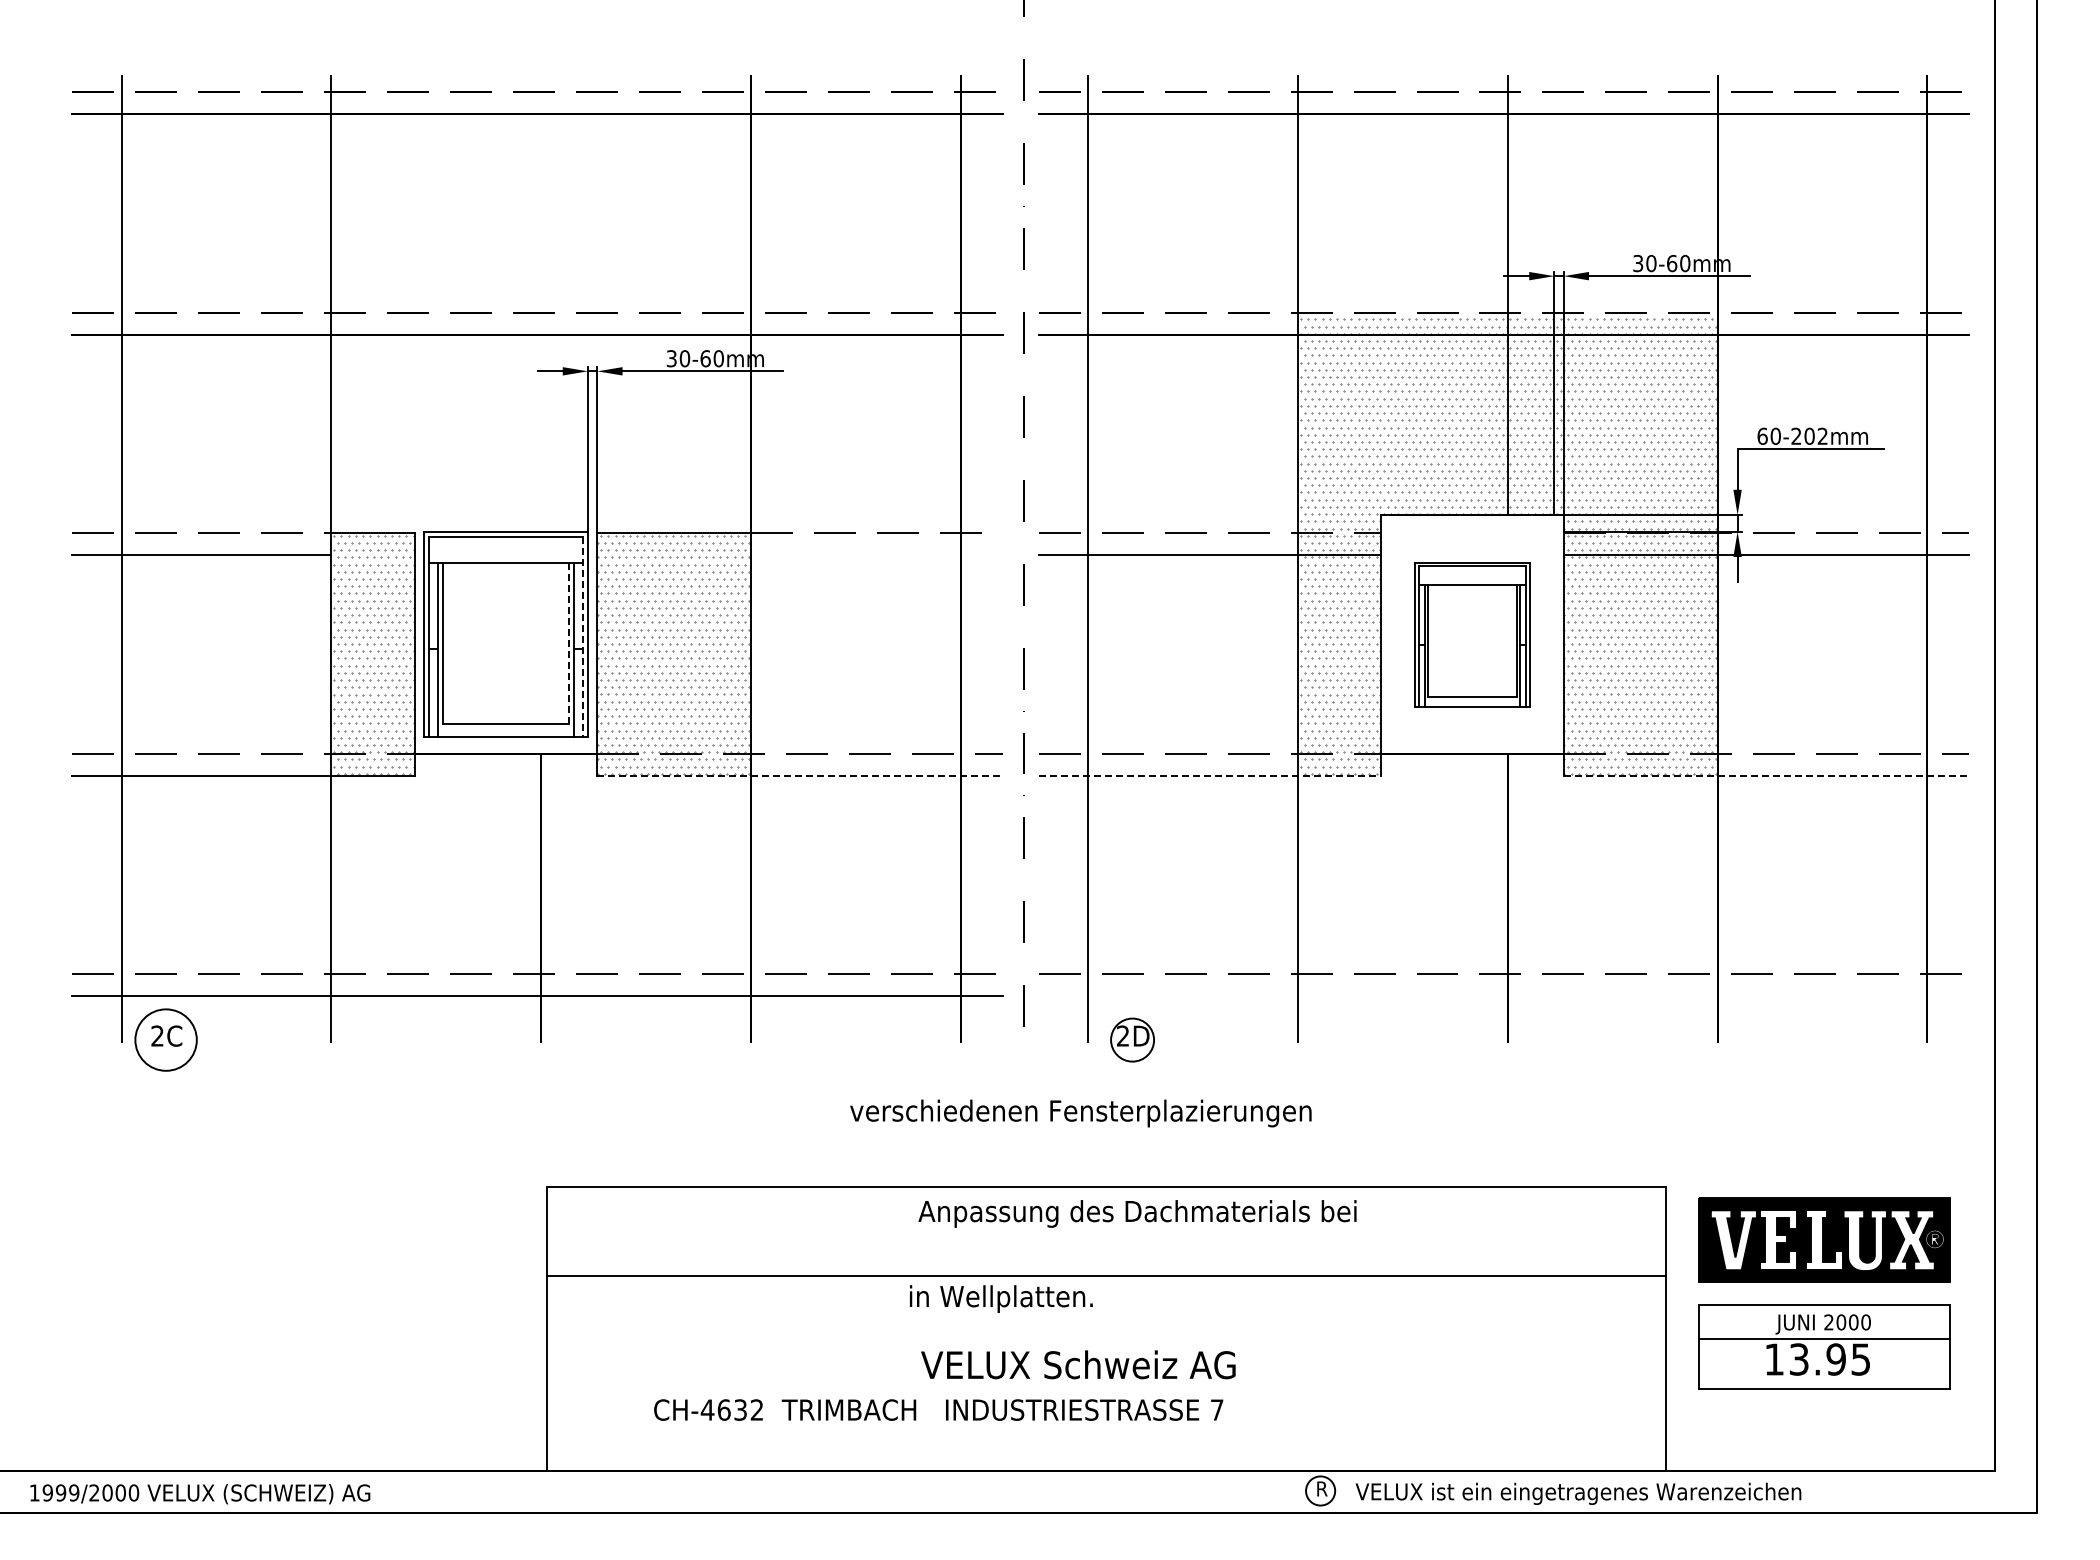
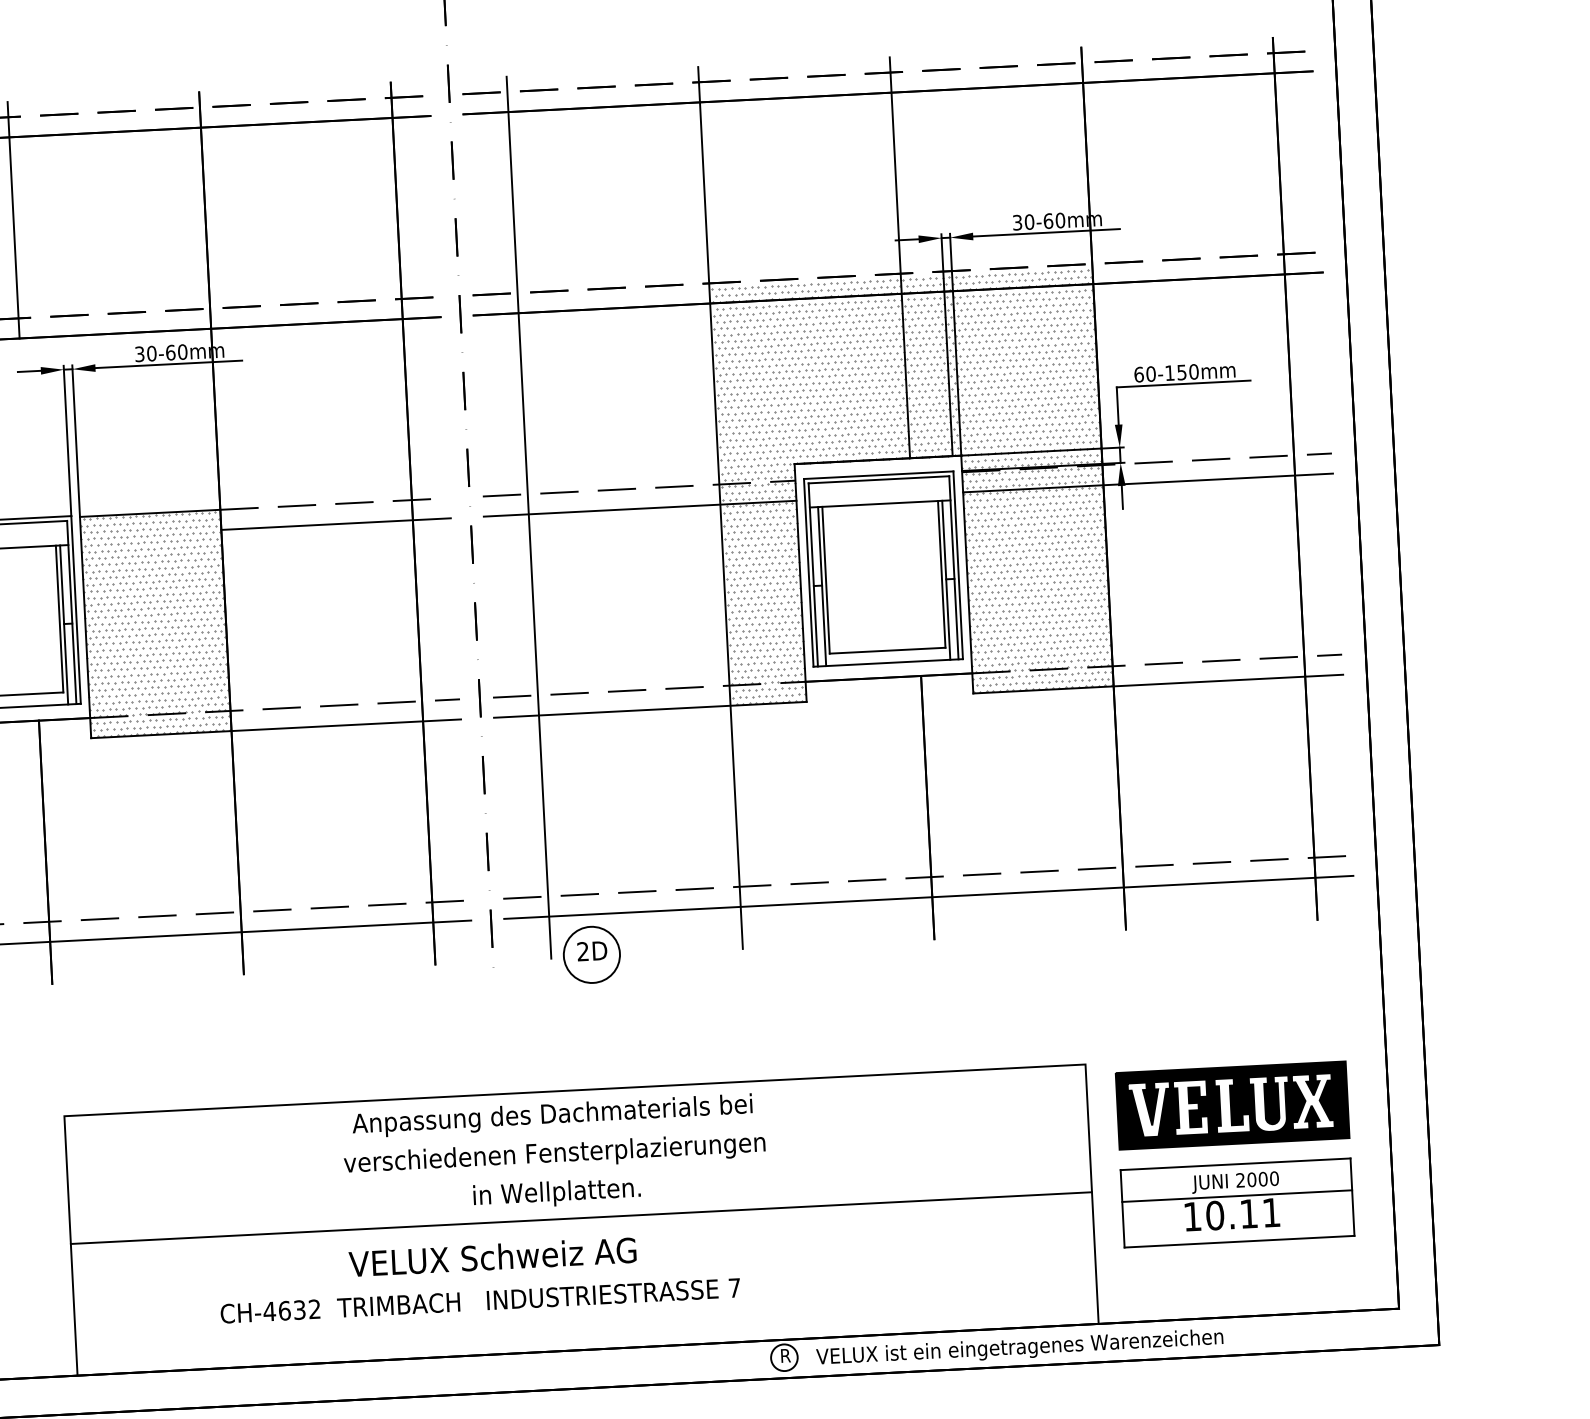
line: (541, 204) -> (13, 219), added
text: (1809, 435) -> (1181, 371), 60-202mm -> 60-150mm
line: (876, 555) -> (335, 524), added
part: (1472, 634) -> (883, 568), size x1.43
line: (583, 637) -> (72, 612), dashed -> solid
line: (569, 644) -> (59, 619), dashed -> solid
line: (799, 775) -> (275, 728), dashed -> solid
line: (1210, 775) -> (650, 709), dashed -> solid
line: (1766, 775) -> (1158, 684), dashed -> solid
line: (1503, 995) -> (928, 897), added
circle: (1132, 1039) -> (591, 954), size x1.43
text: (1080, 1113) -> (554, 1154), moved
text: (1137, 1213) -> (552, 1115), moved
line: (1106, 1276) -> (581, 1218), moved
text: (1001, 1298) -> (557, 1193), moved
text: (1829, 1359) -> (1242, 1214), 13.95 -> 10.11
text: (1078, 1364) -> (492, 1256), moved
text: (938, 1409) -> (480, 1300), moved

